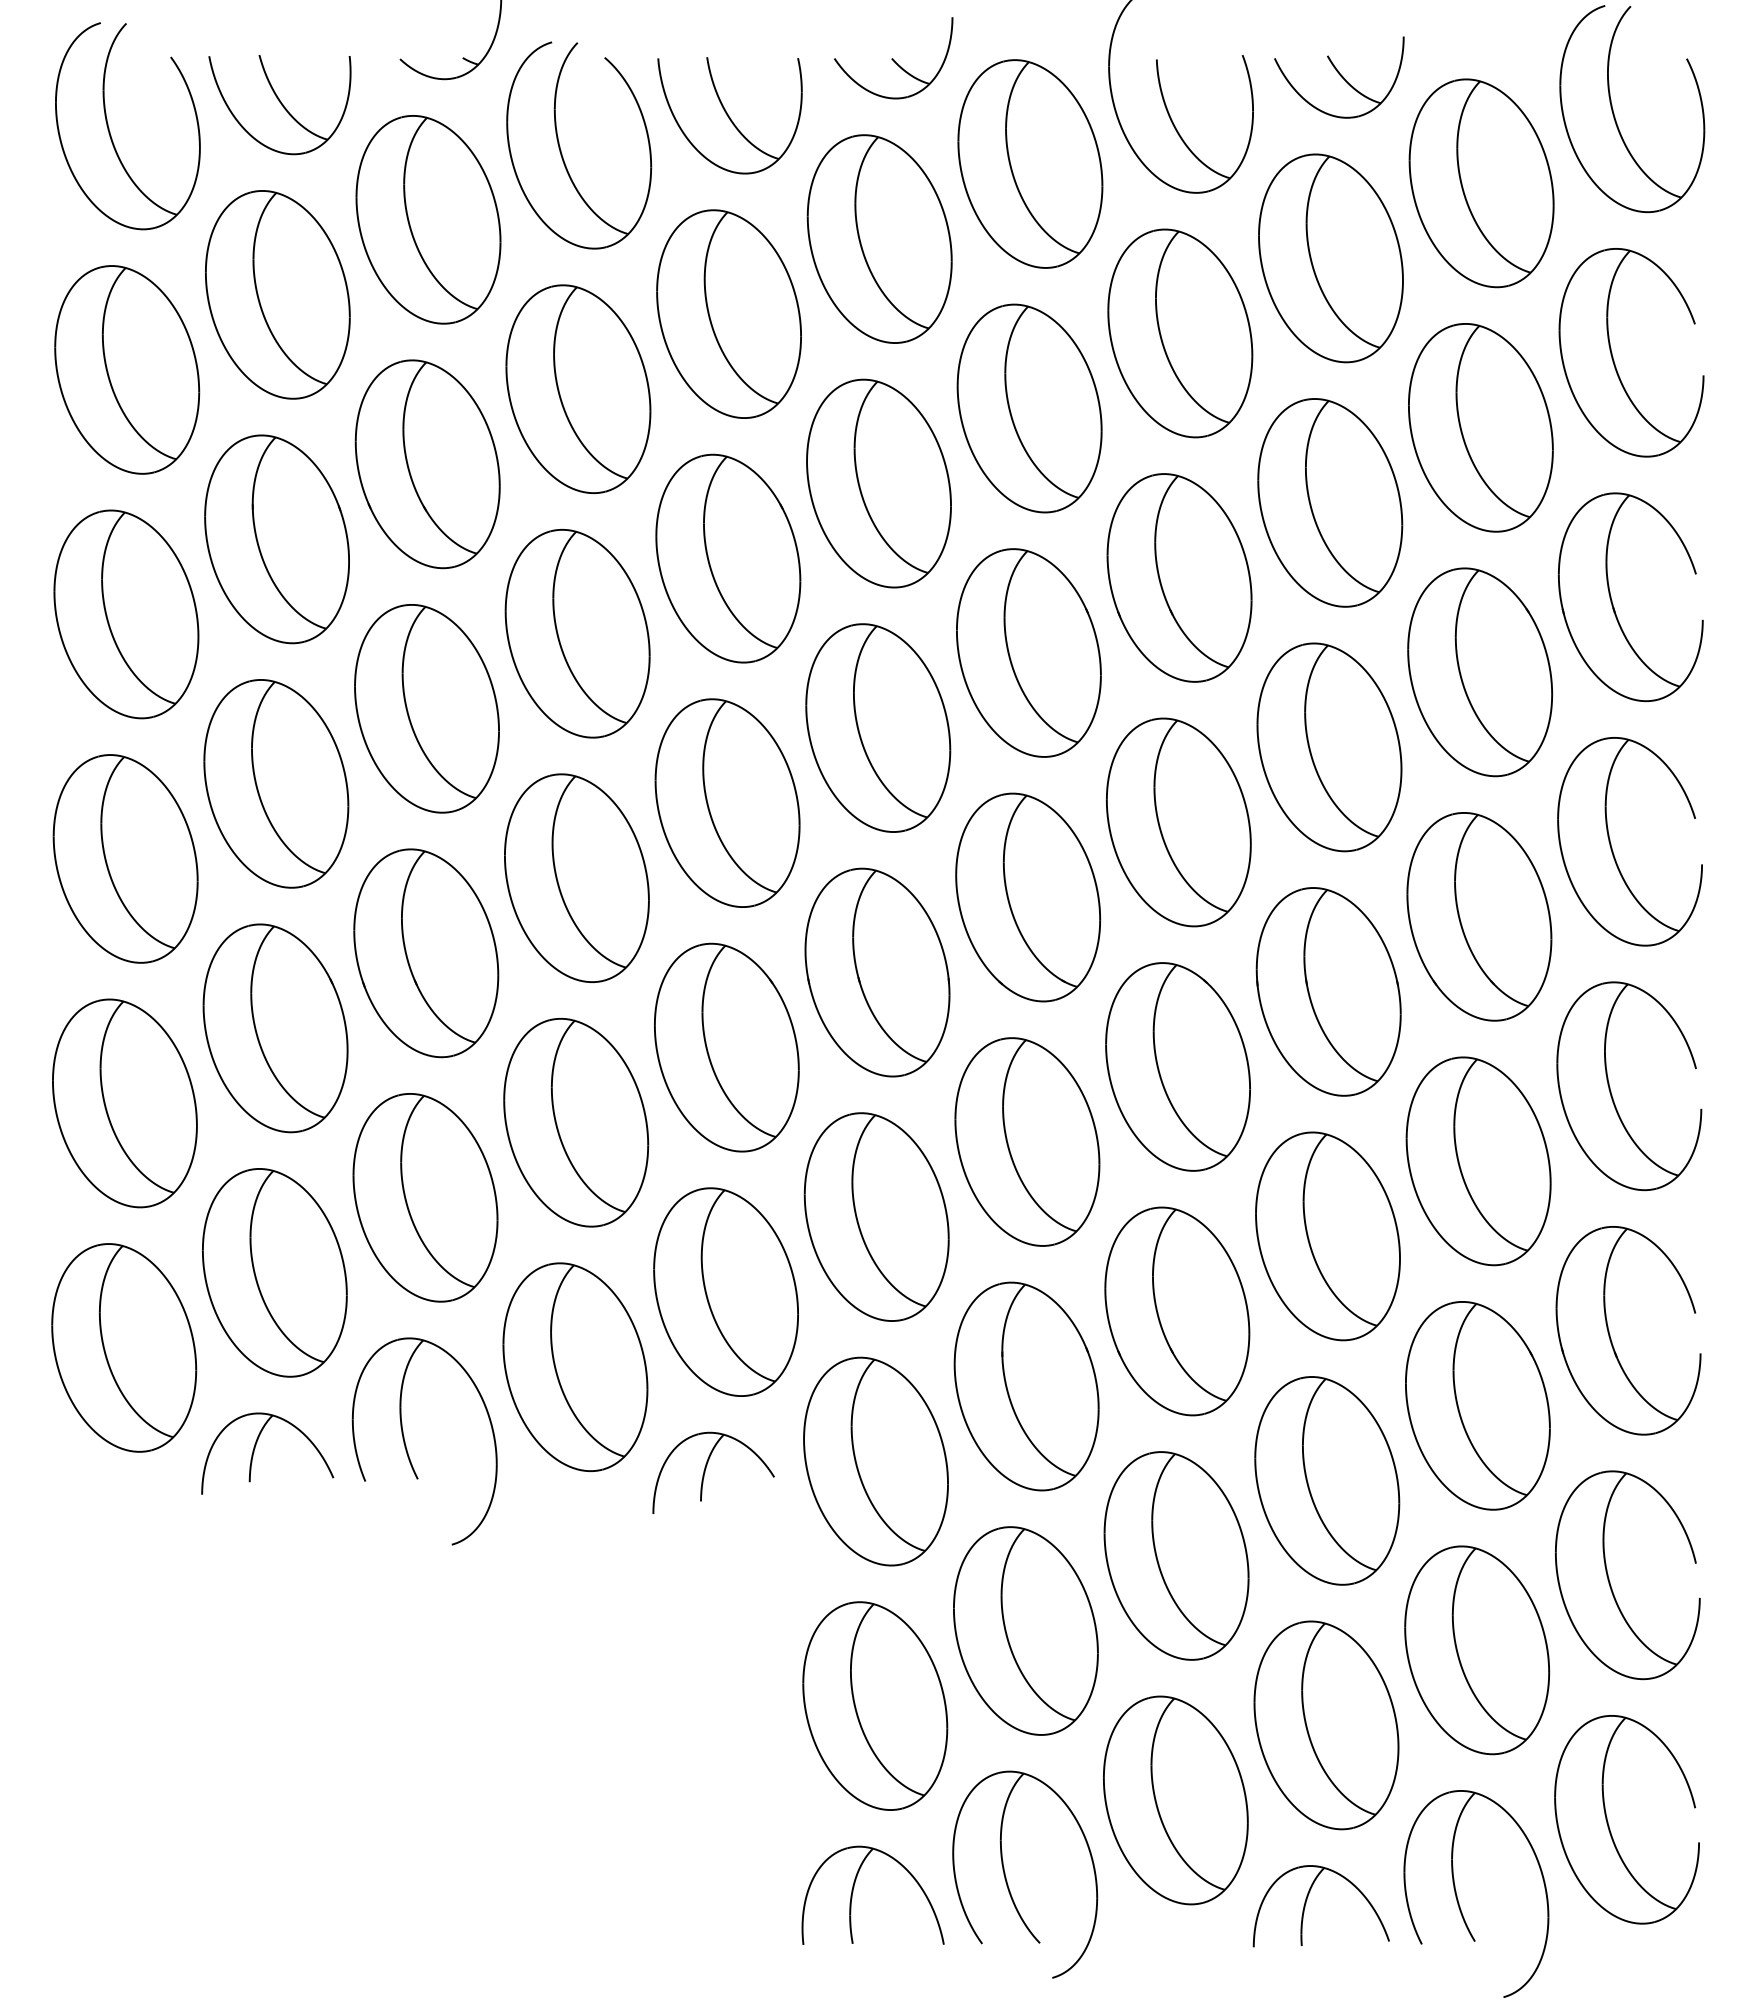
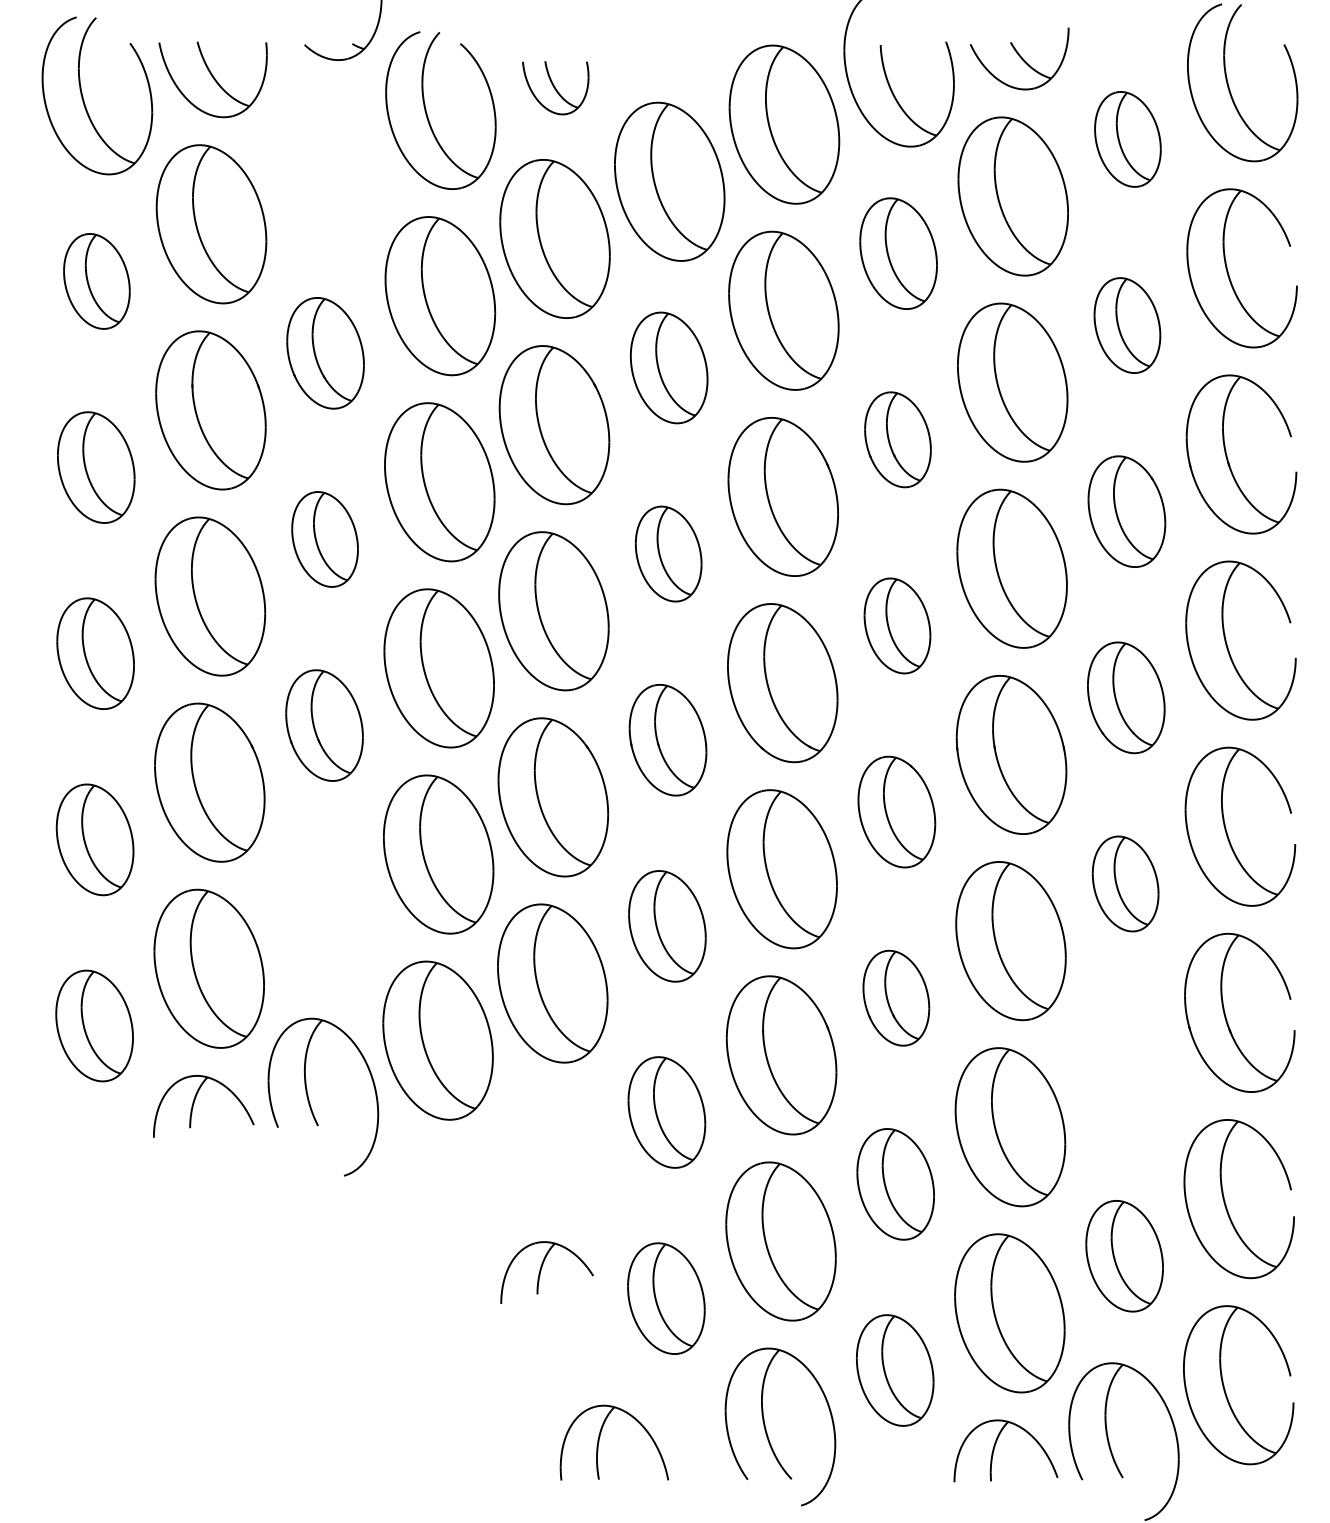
part: (893, 58) -> (680, 44), removed
part: (729, 115) -> (555, 87), size x0.6
part: (1481, 183) -> (1127, 139), size x0.6
part: (428, 219) -> (326, 166), removed
part: (1180, 333) -> (898, 253), size x0.7
part: (127, 369) -> (97, 281), size x0.6
part: (1480, 427) -> (1127, 325), size x0.6
part: (427, 464) -> (325, 353), size x0.7
part: (878, 483) -> (668, 367), size x0.7
part: (1179, 577) -> (897, 439), size x0.6
part: (126, 614) -> (96, 467), size x0.7
part: (1480, 672) -> (1127, 511), size x0.7
part: (426, 708) -> (324, 539), size x0.6
part: (878, 727) -> (668, 553), size x0.6
part: (1178, 822) -> (897, 625), size x0.6
part: (125, 858) -> (95, 653), size x0.7
part: (1479, 916) -> (1126, 697), size x0.7
part: (426, 953) -> (324, 725), size x0.7
part: (877, 972) -> (668, 740), size x0.7
part: (1177, 1066) -> (896, 811), size x0.7
part: (124, 1103) -> (94, 839), size x0.7
part: (1478, 1161) -> (1125, 884), size x0.6
part: (425, 1197) -> (323, 911), removed
part: (876, 1216) -> (667, 925), size x0.7
part: (1177, 1311) -> (896, 998), size x0.6
part: (124, 1347) -> (94, 1025), size x0.7
part: (1477, 1405) -> (1124, 1069), removed
part: (875, 1461) -> (666, 1112), size x0.7
part: (705, 1472) -> (540, 1272), moved
part: (1176, 1555) -> (895, 1184), size x0.7
part: (1477, 1650) -> (1124, 1256), size x0.7
part: (875, 1705) -> (666, 1298), size x0.7
part: (1175, 1800) -> (894, 1370), size x0.7
part: (853, 1892) -> (599, 1440), moved

